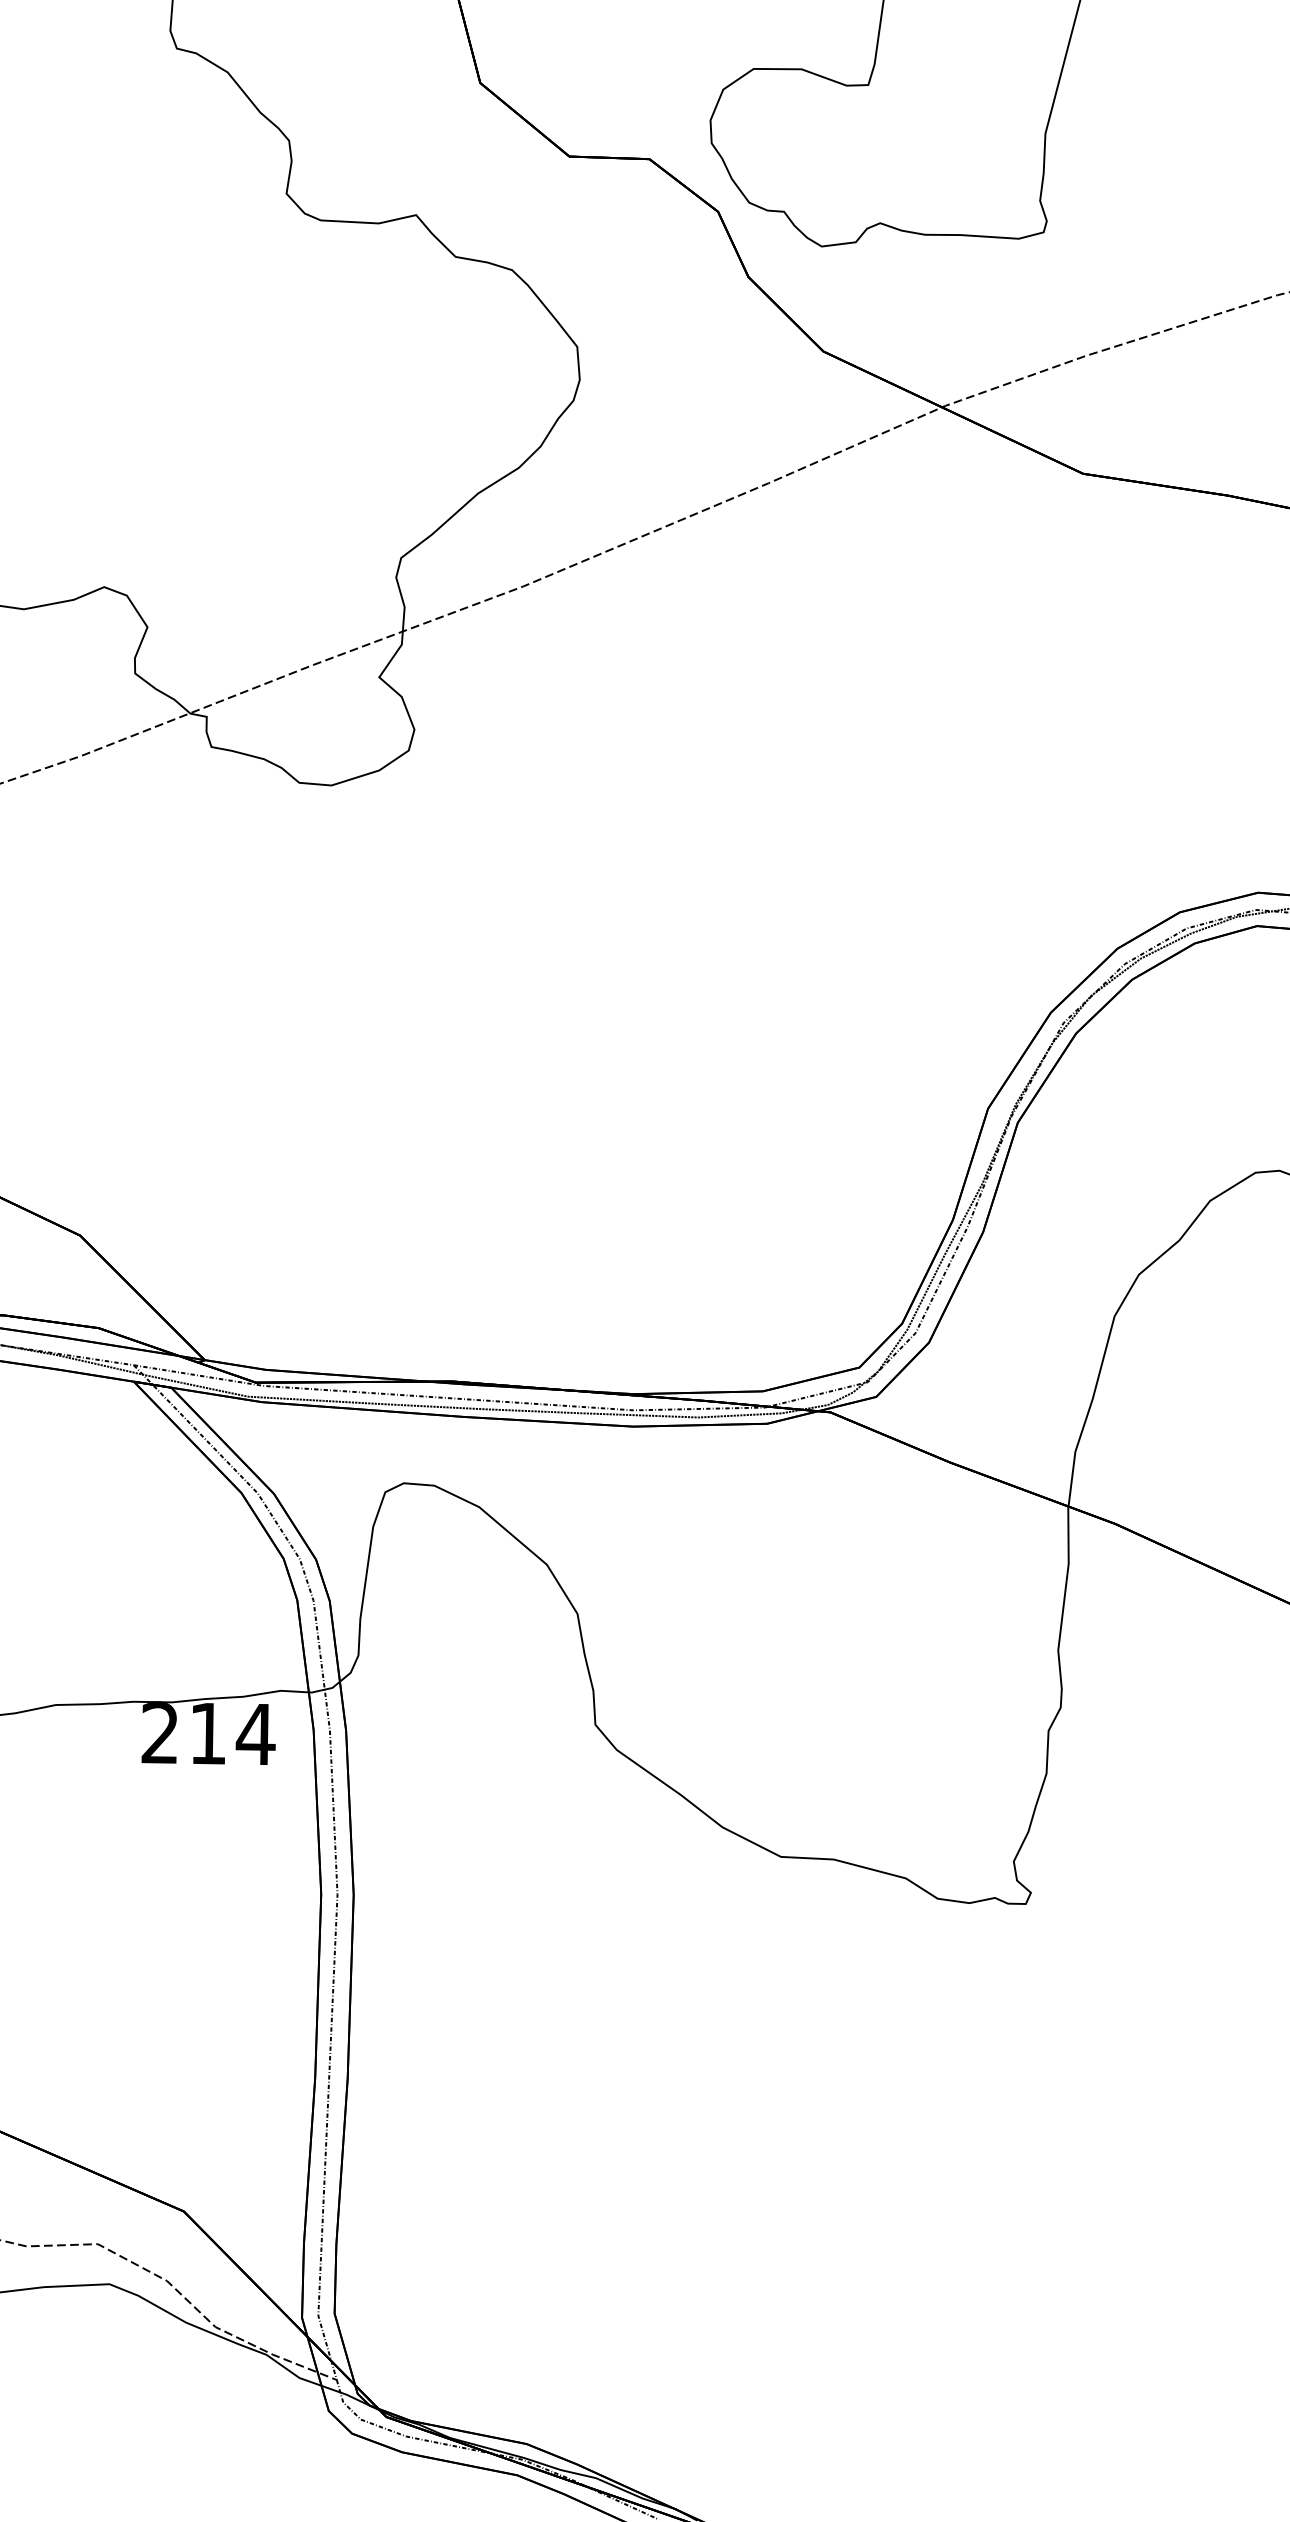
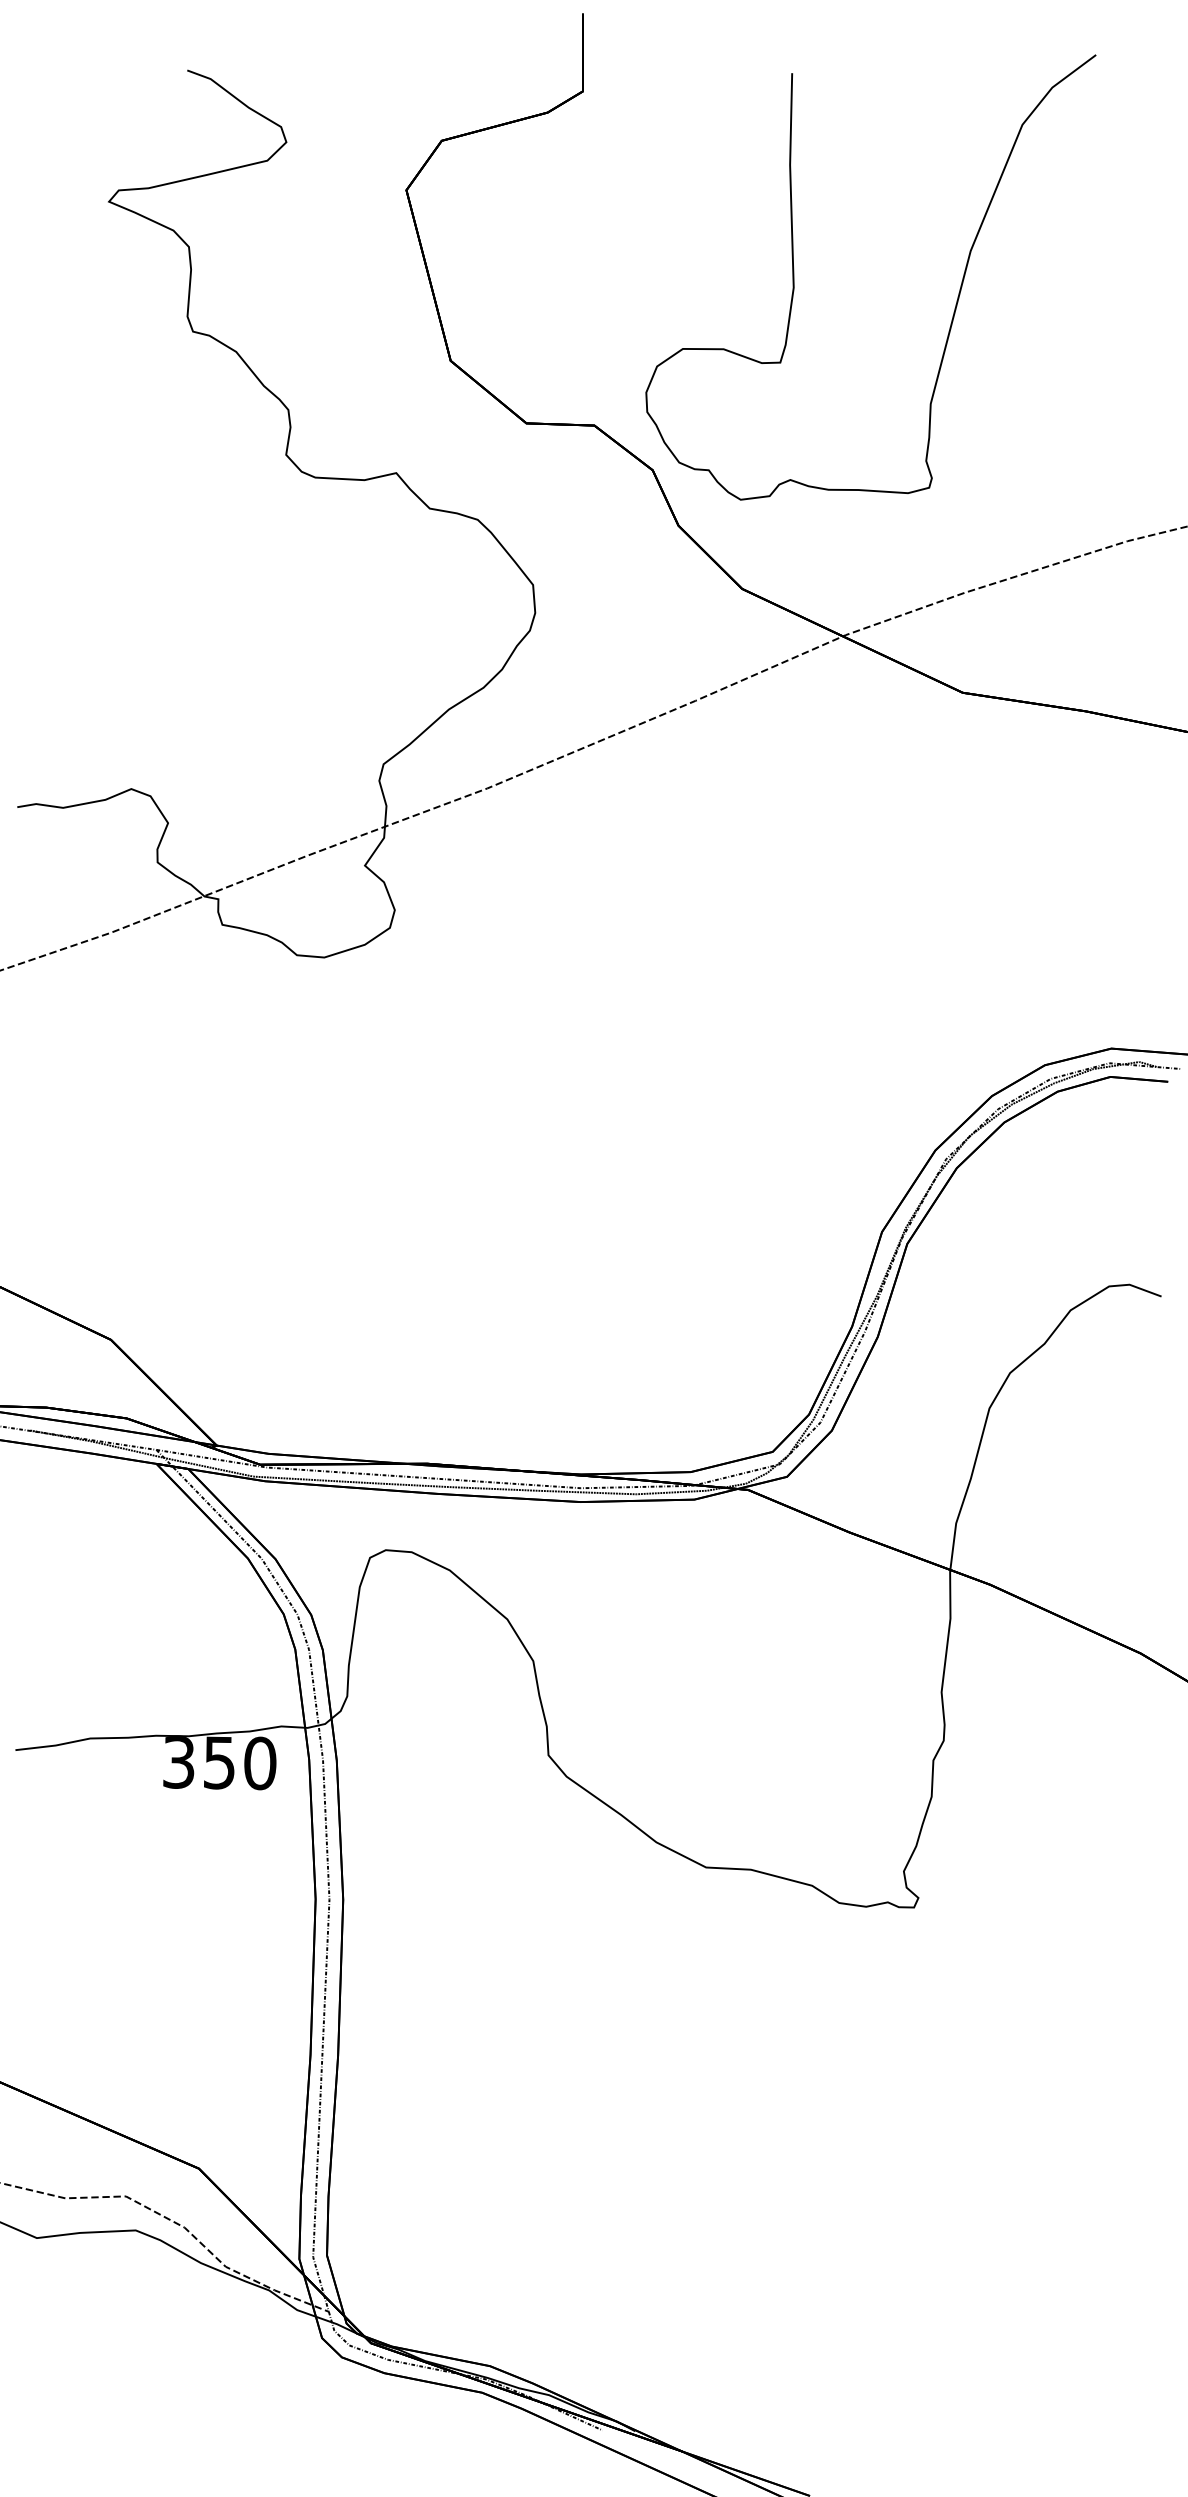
text: (208, 1734) -> (219, 1763), 214 -> 350

